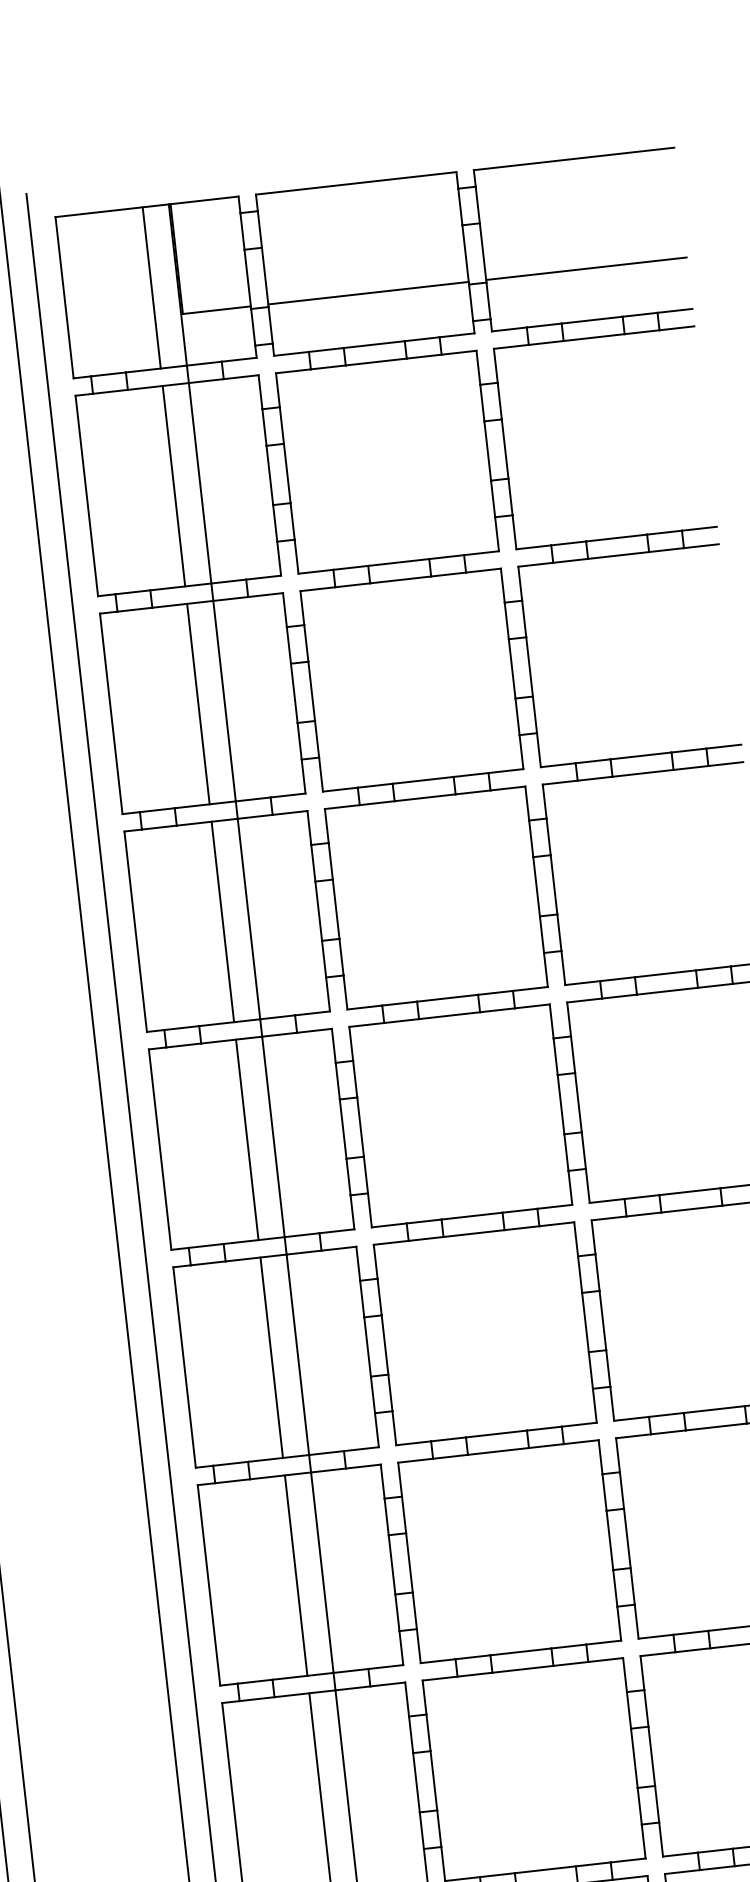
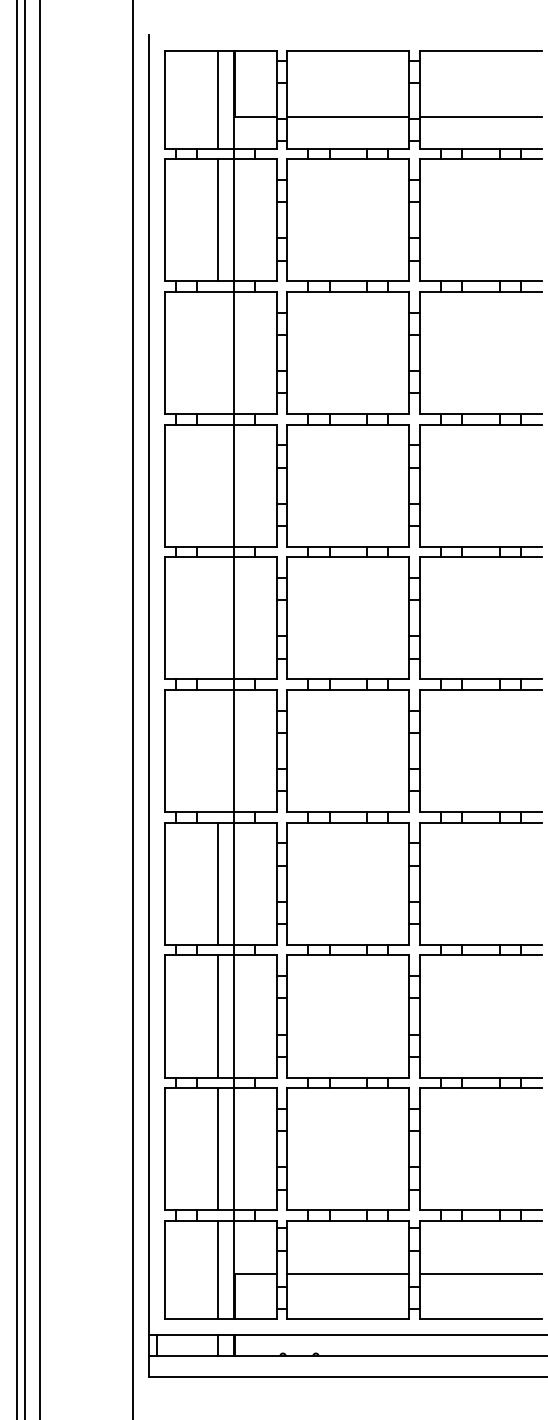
line: (198, 704) -> (218, 353), removed
line: (223, 921) -> (218, 485), removed
line: (247, 1139) -> (218, 618), removed
line: (272, 1358) -> (218, 751), removed

